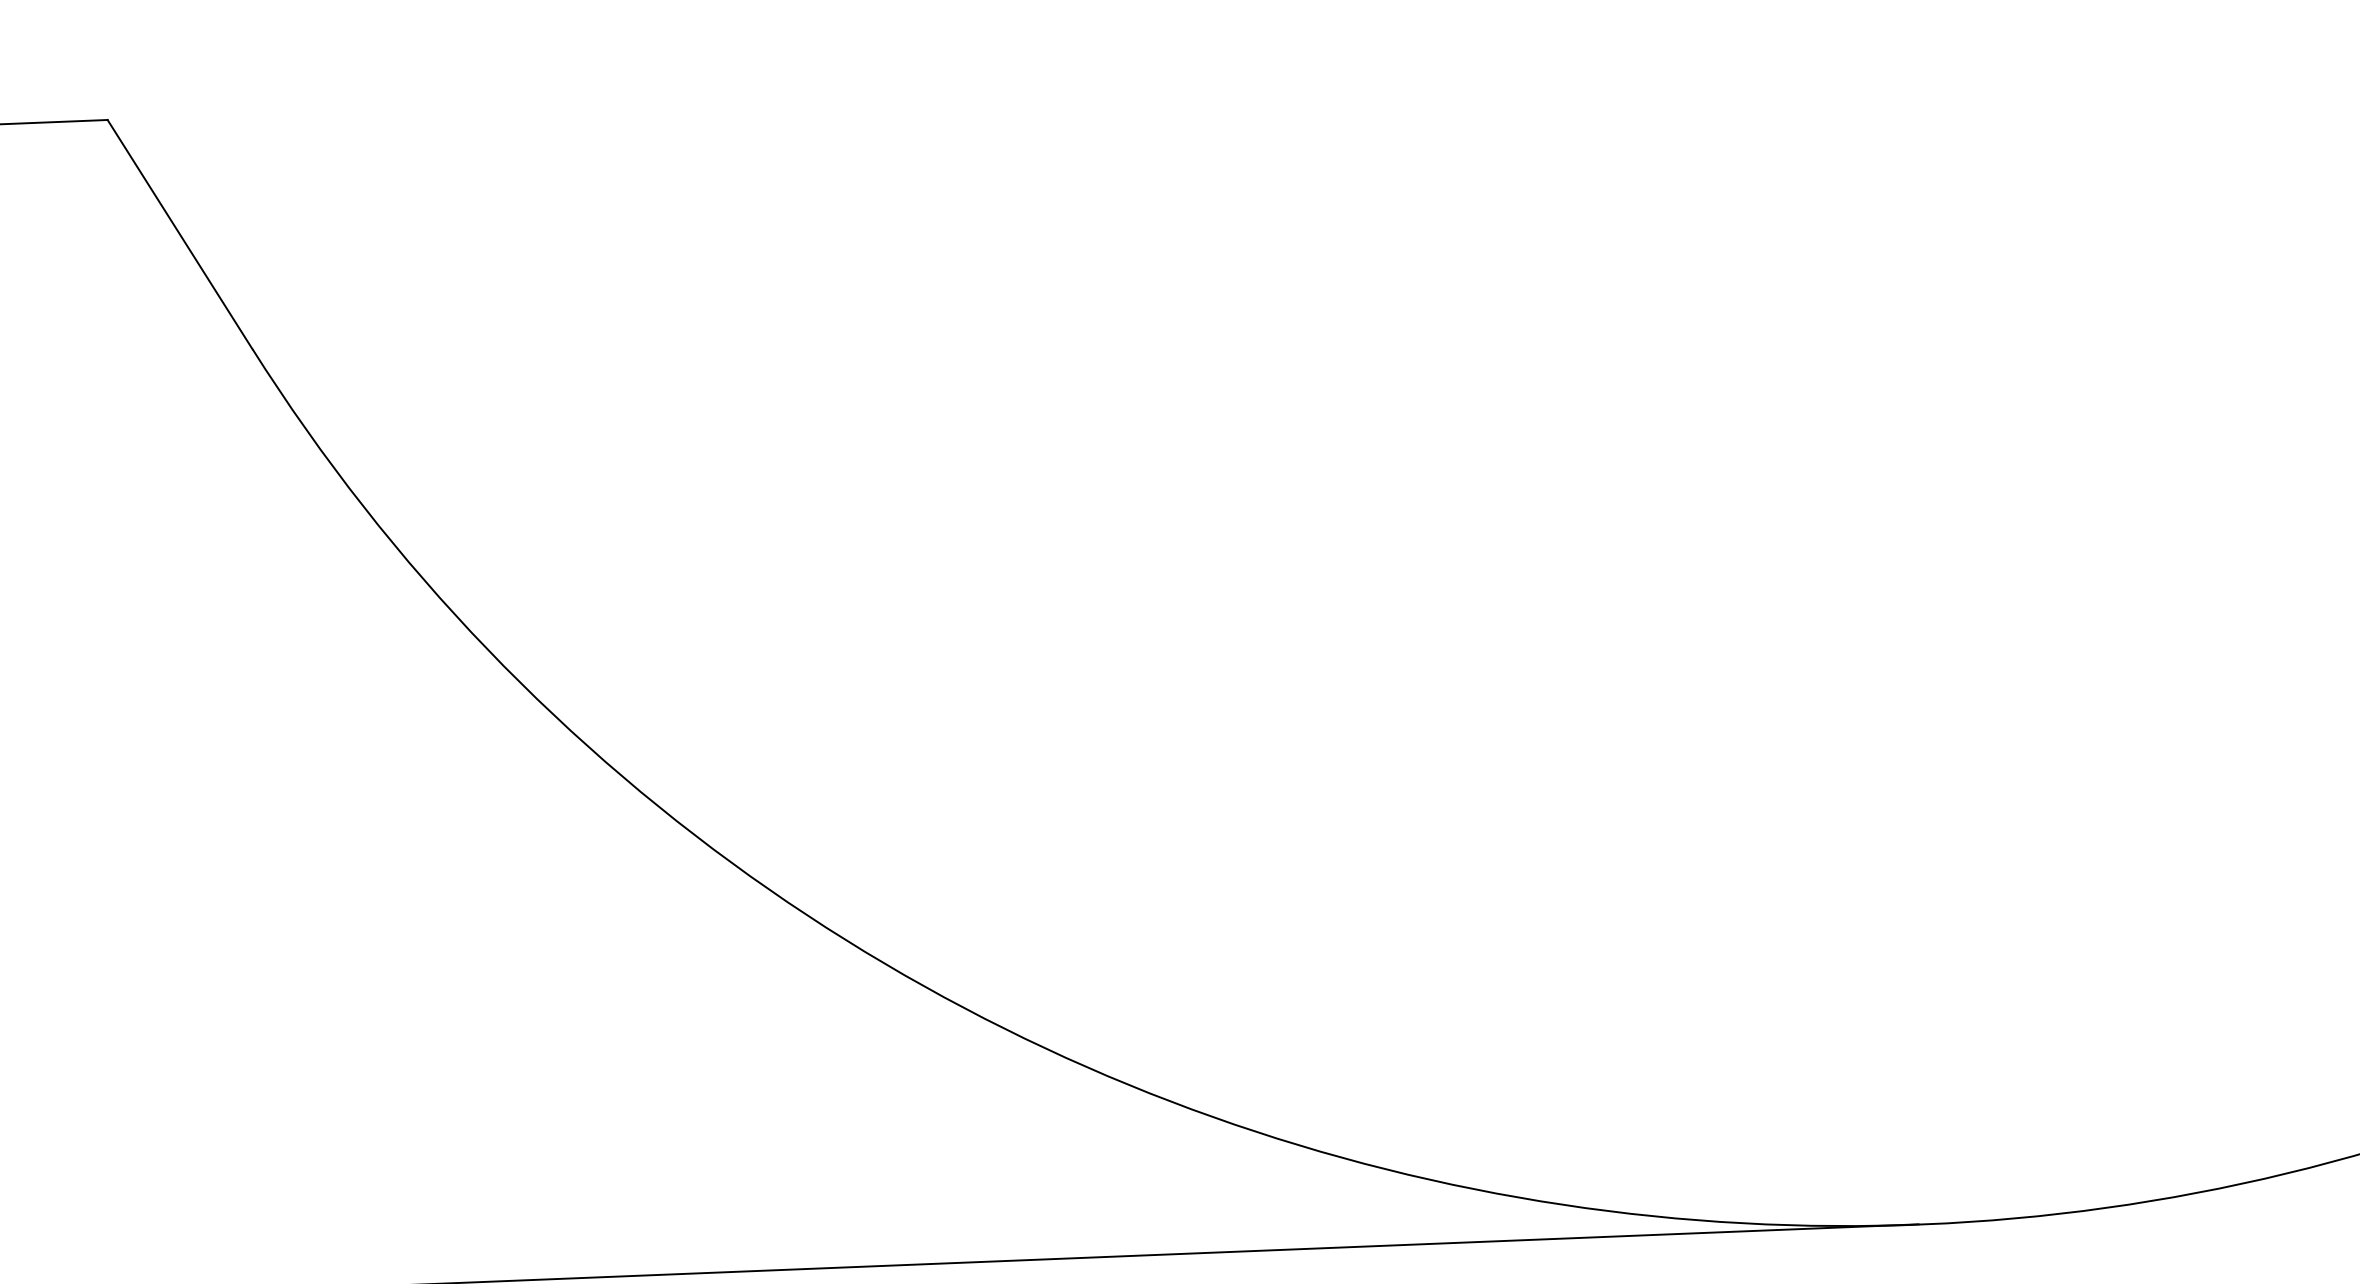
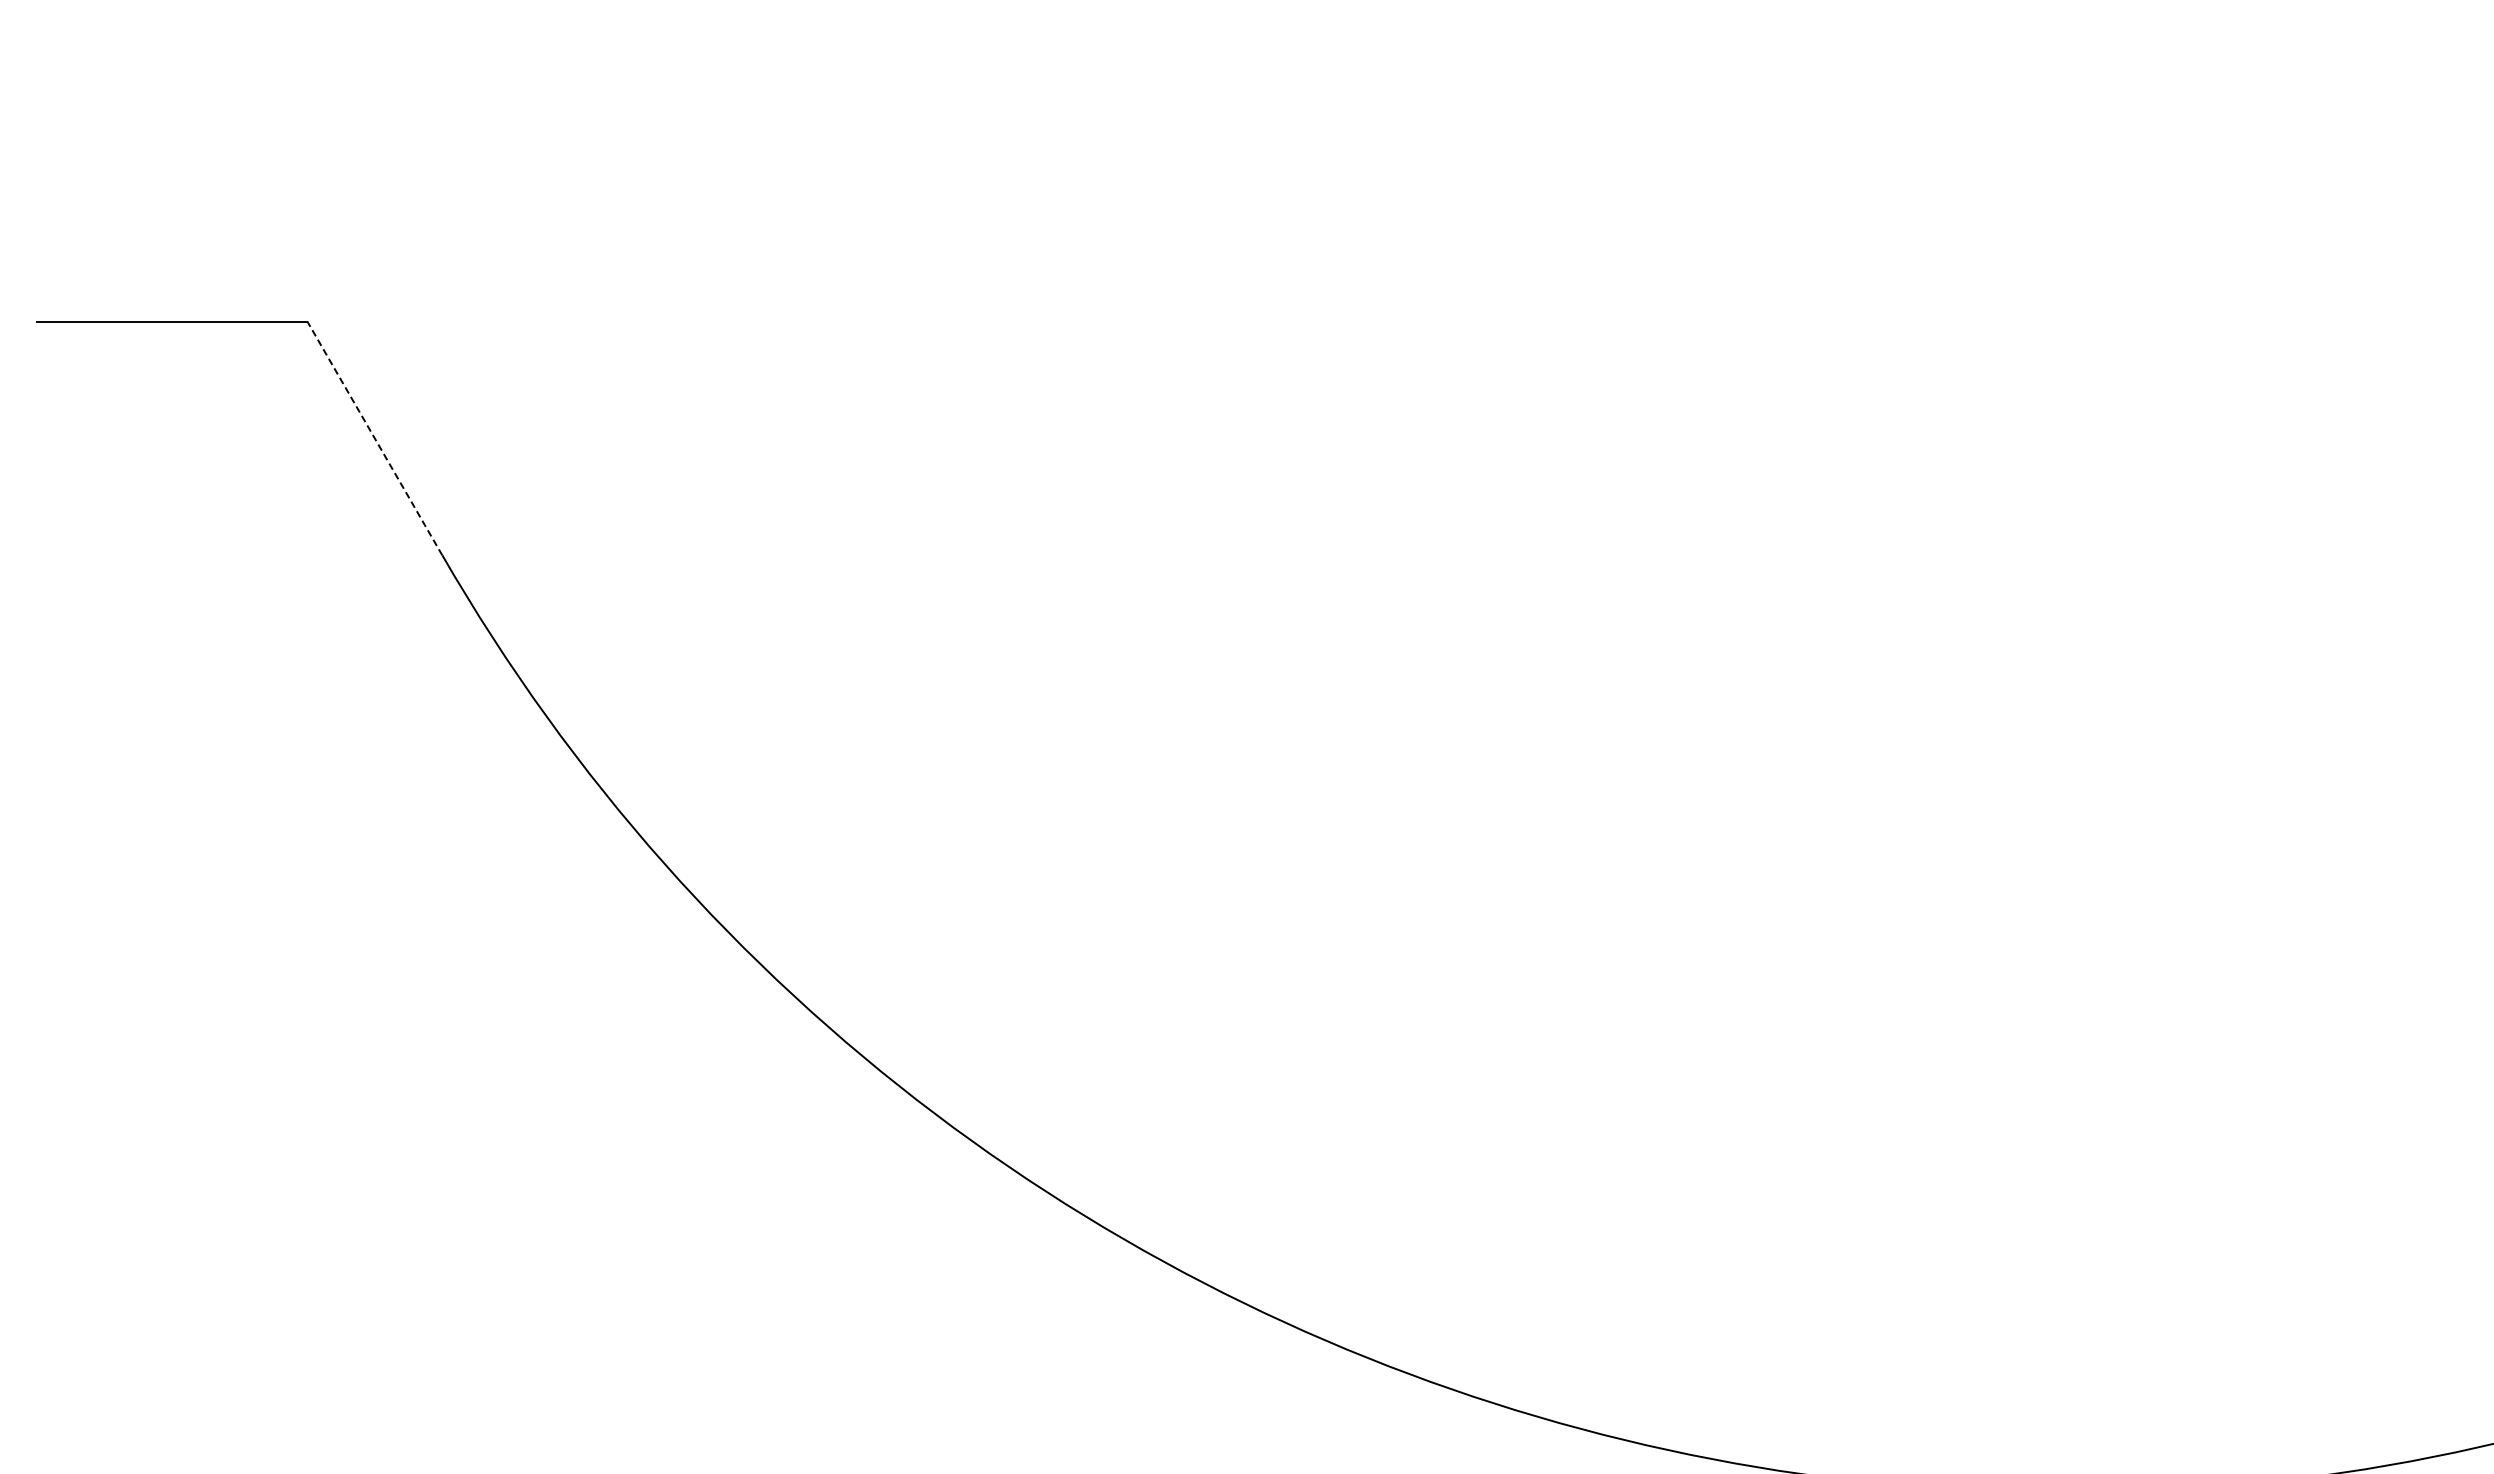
line: (179, 234) -> (374, 438), solid -> dashed

